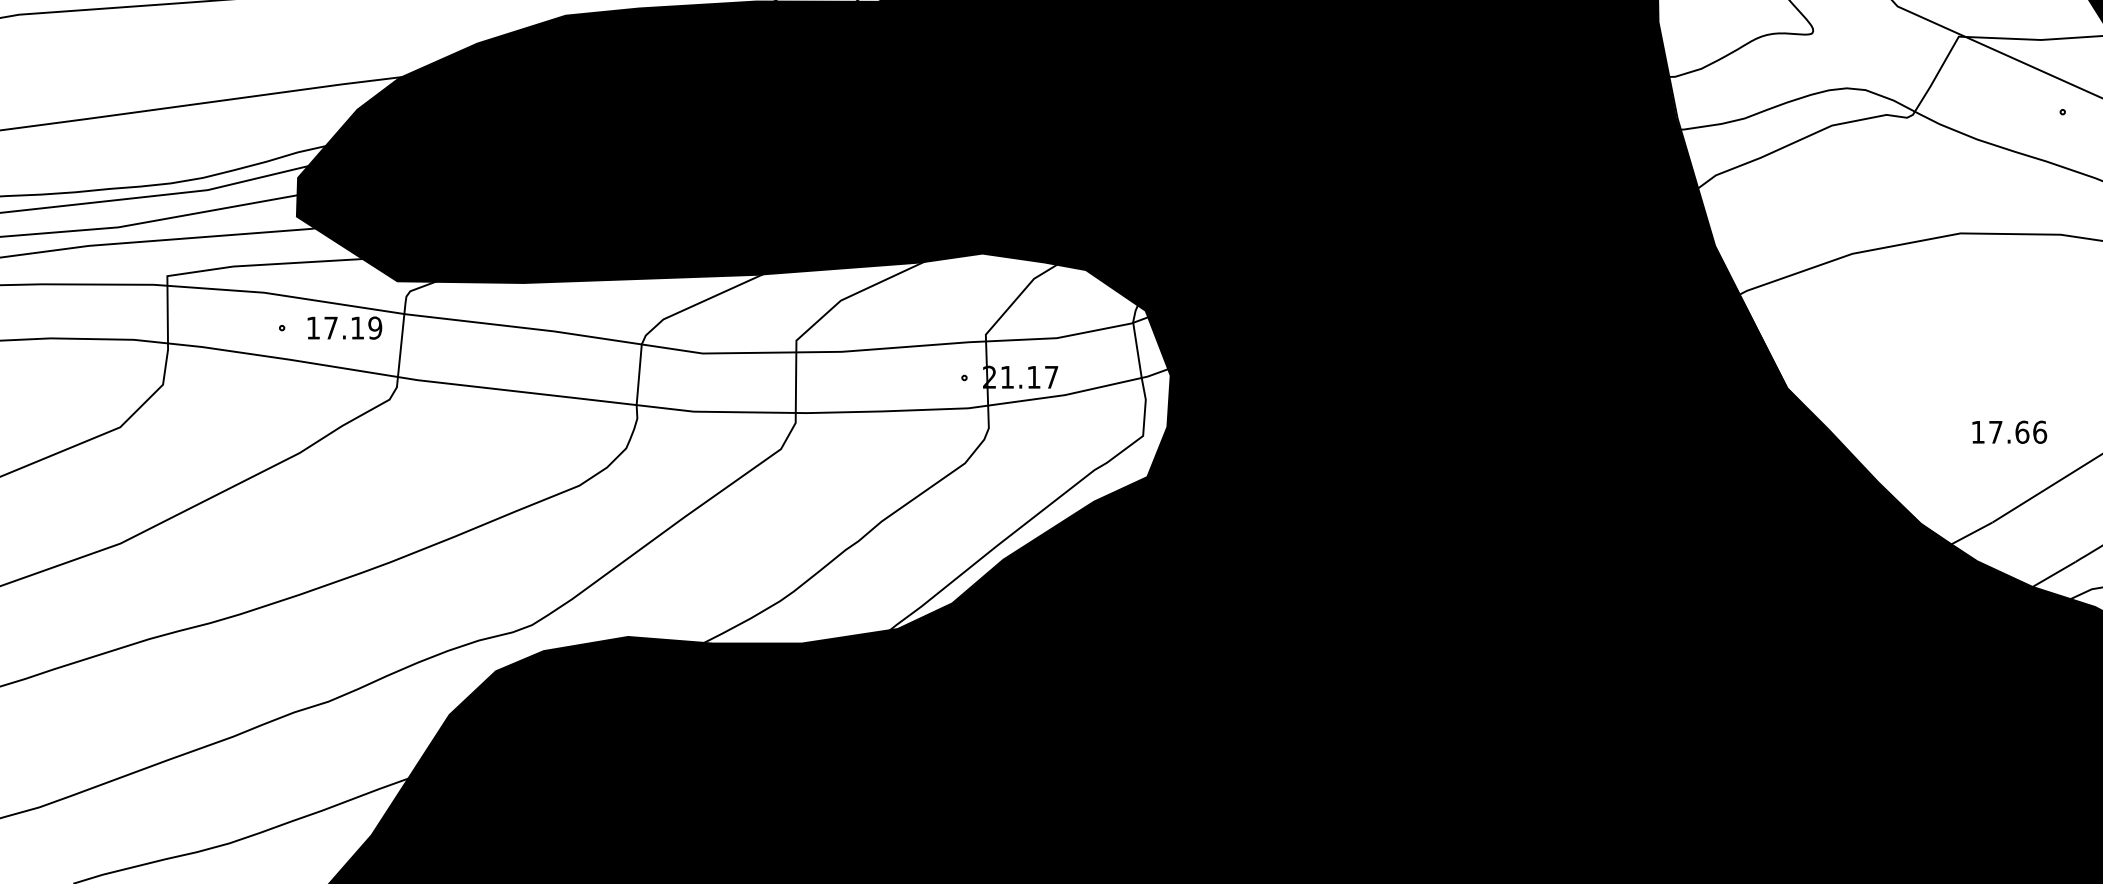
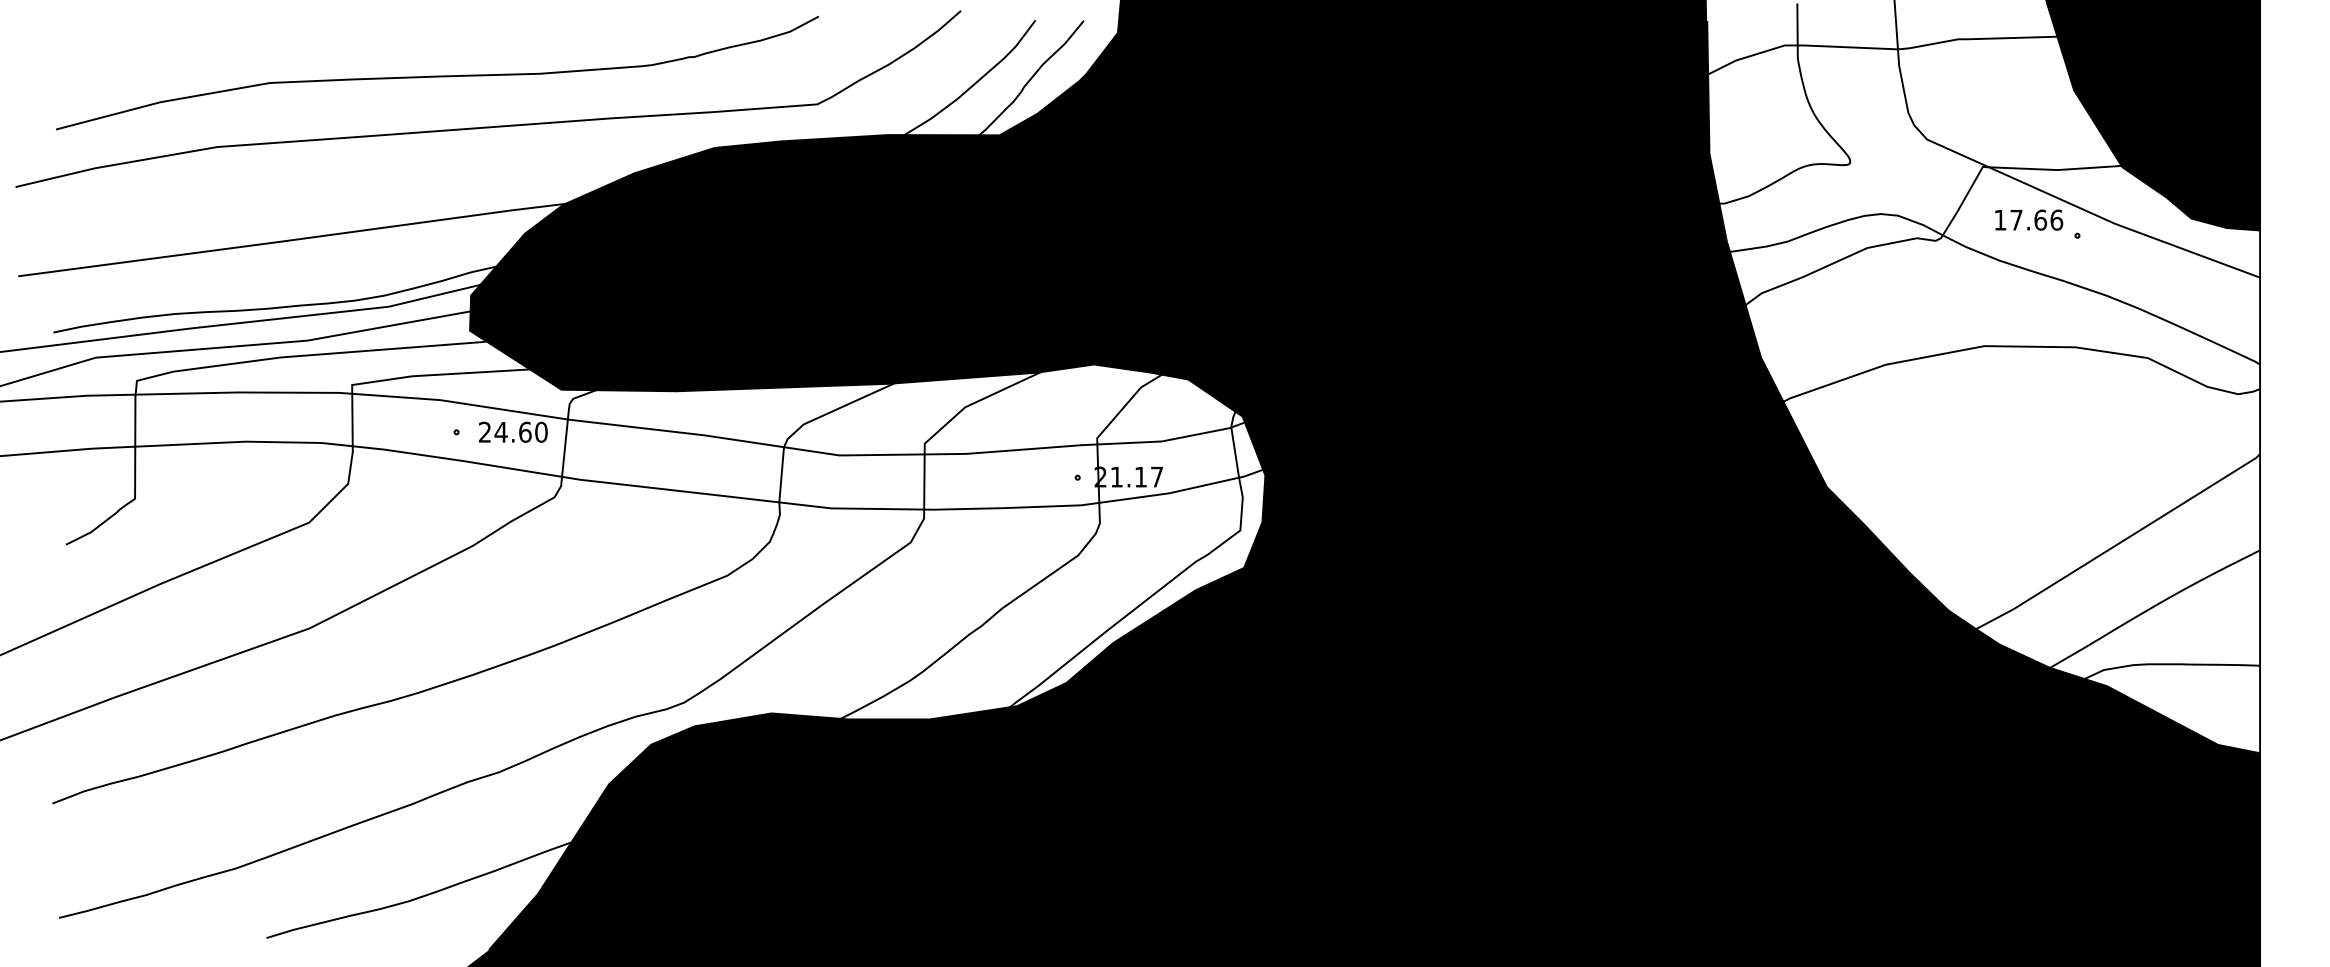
text: (344, 327) -> (513, 431), 17.19 -> 24.60
text: (2010, 431) -> (2029, 219), moved

